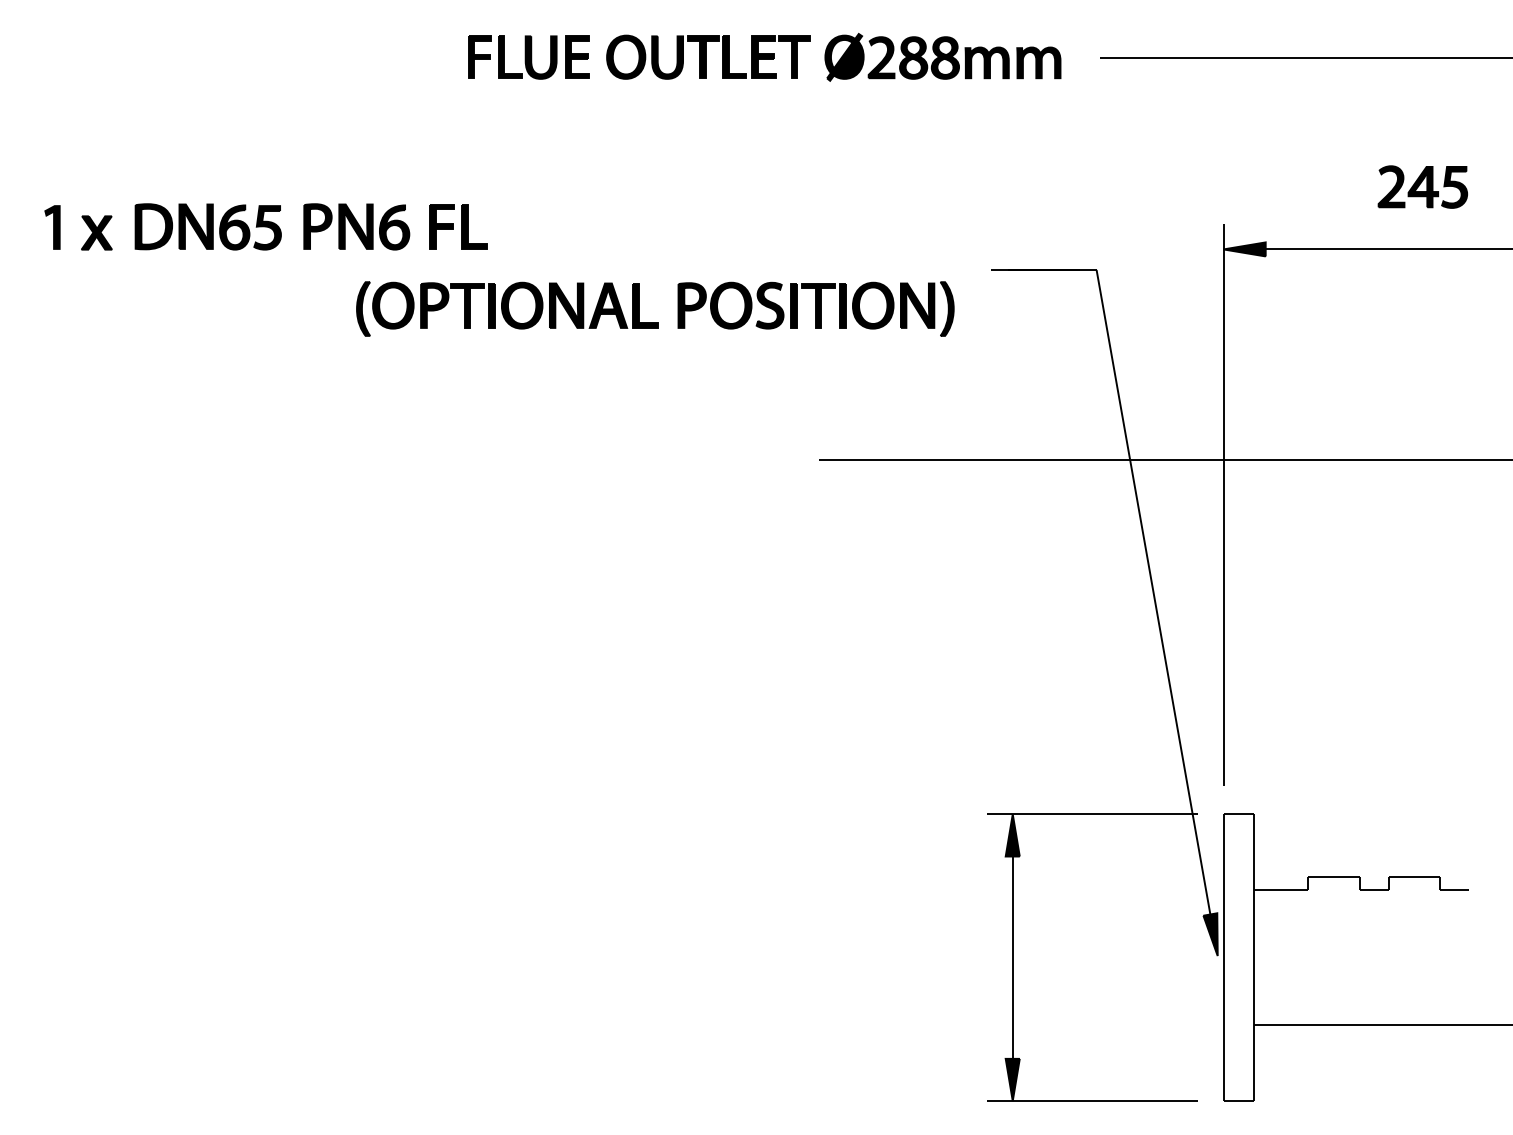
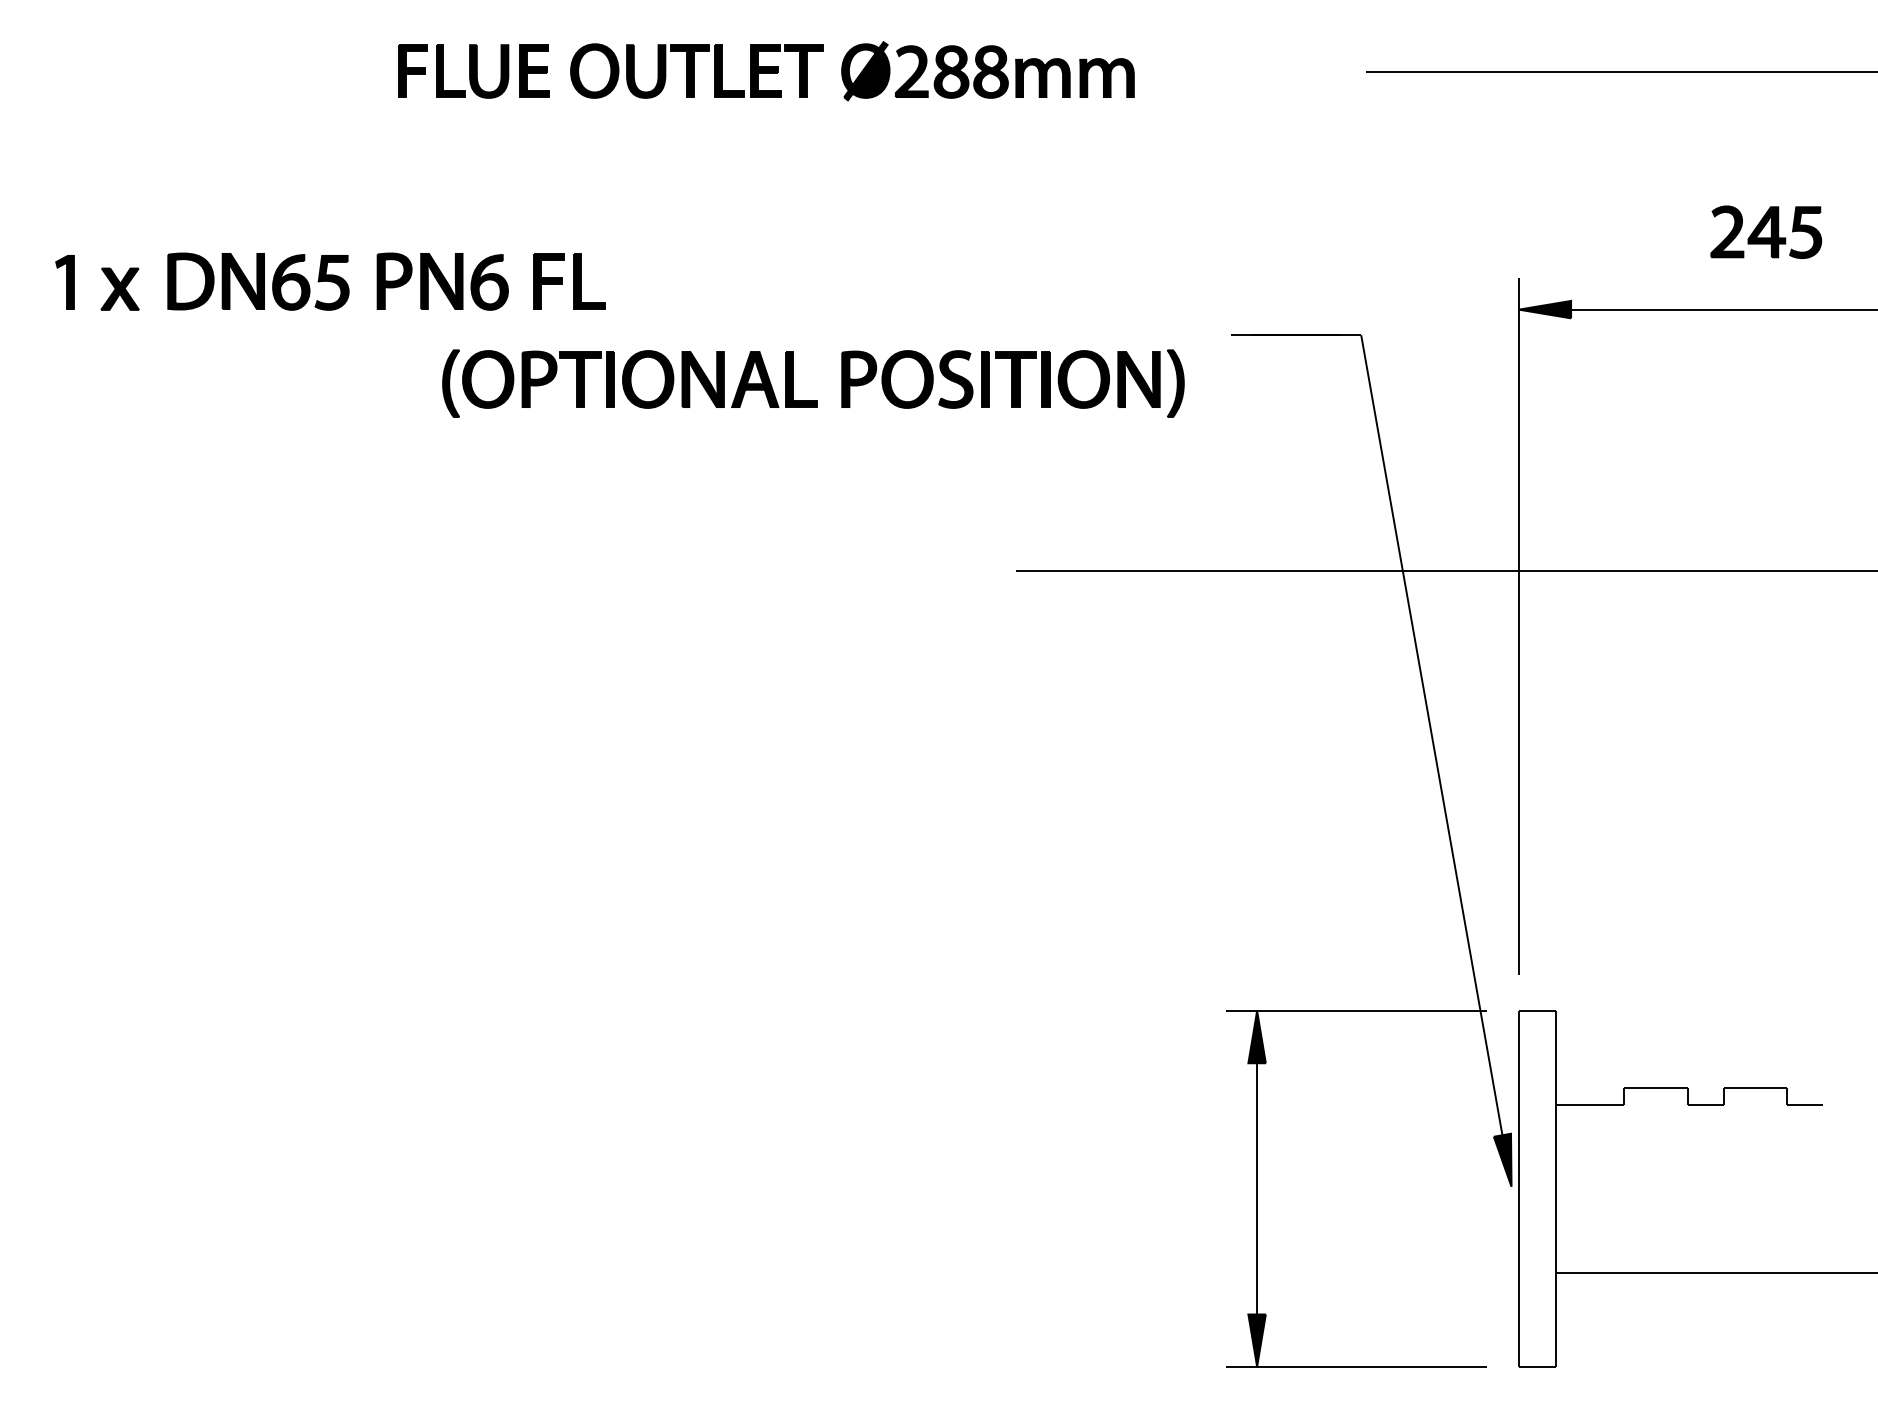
part: (764, 56) -> (766, 70), moved

